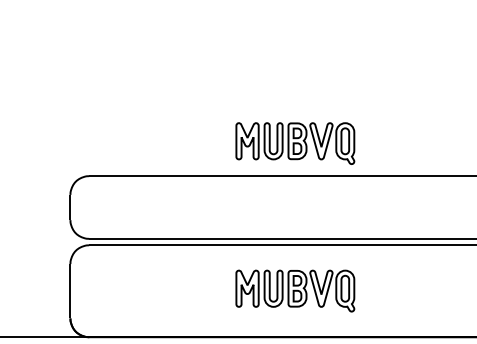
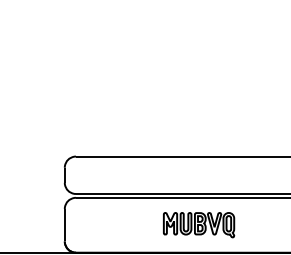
part: (296, 144) -> (199, 137), removed

